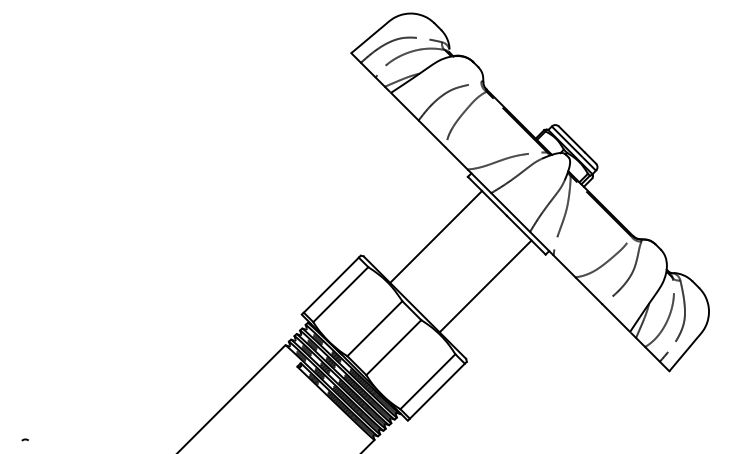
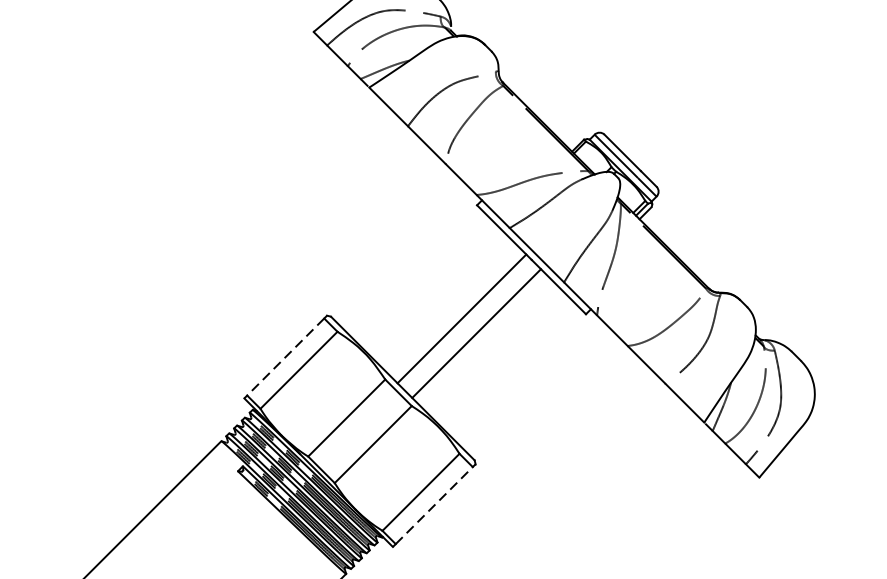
line: (436, 236) -> (462, 318), moved
line: (331, 285) -> (285, 357), solid -> dashed
line: (485, 286) -> (476, 333), moved
line: (437, 391) -> (434, 505), solid -> dashed

